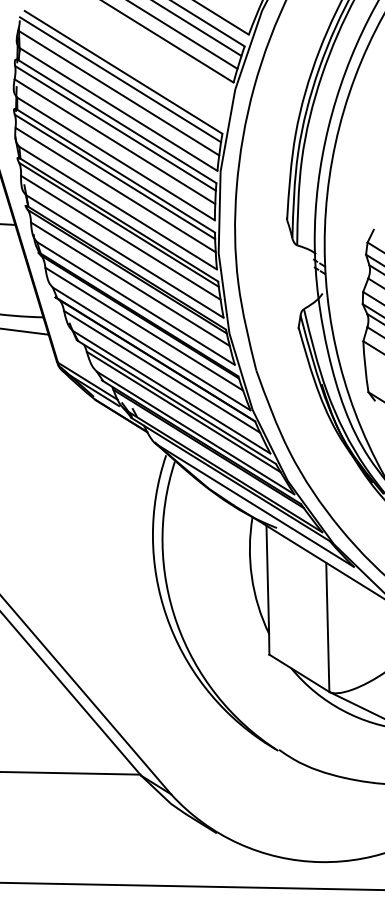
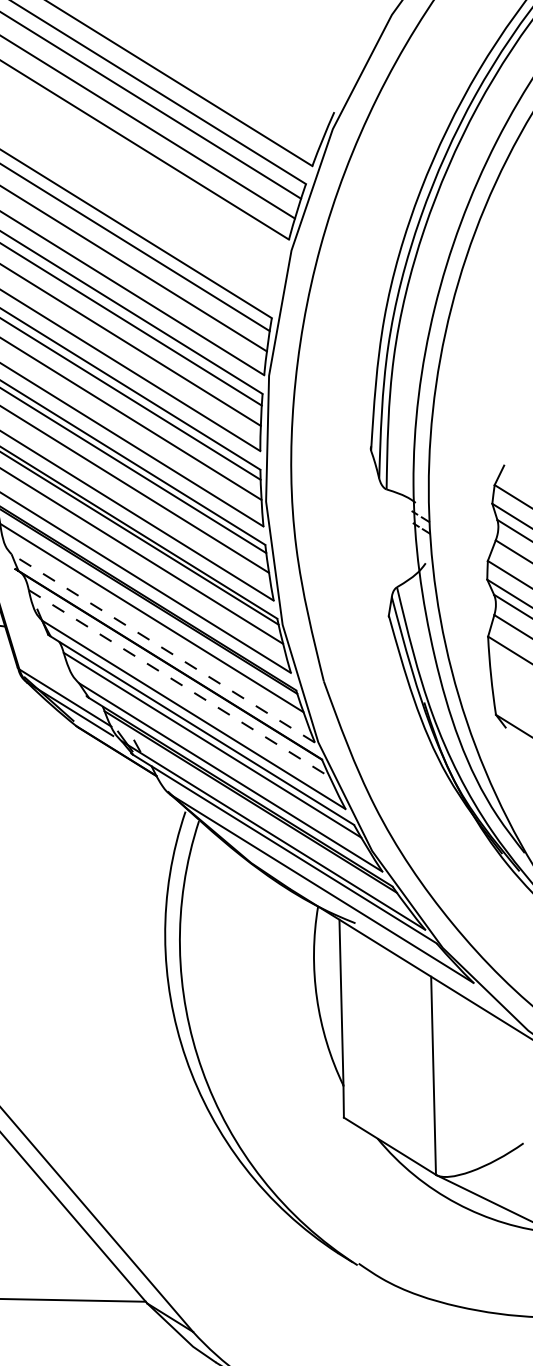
line: (151, 348) -> (162, 647), solid -> dashed
line: (162, 372) -> (179, 684), solid -> dashed

